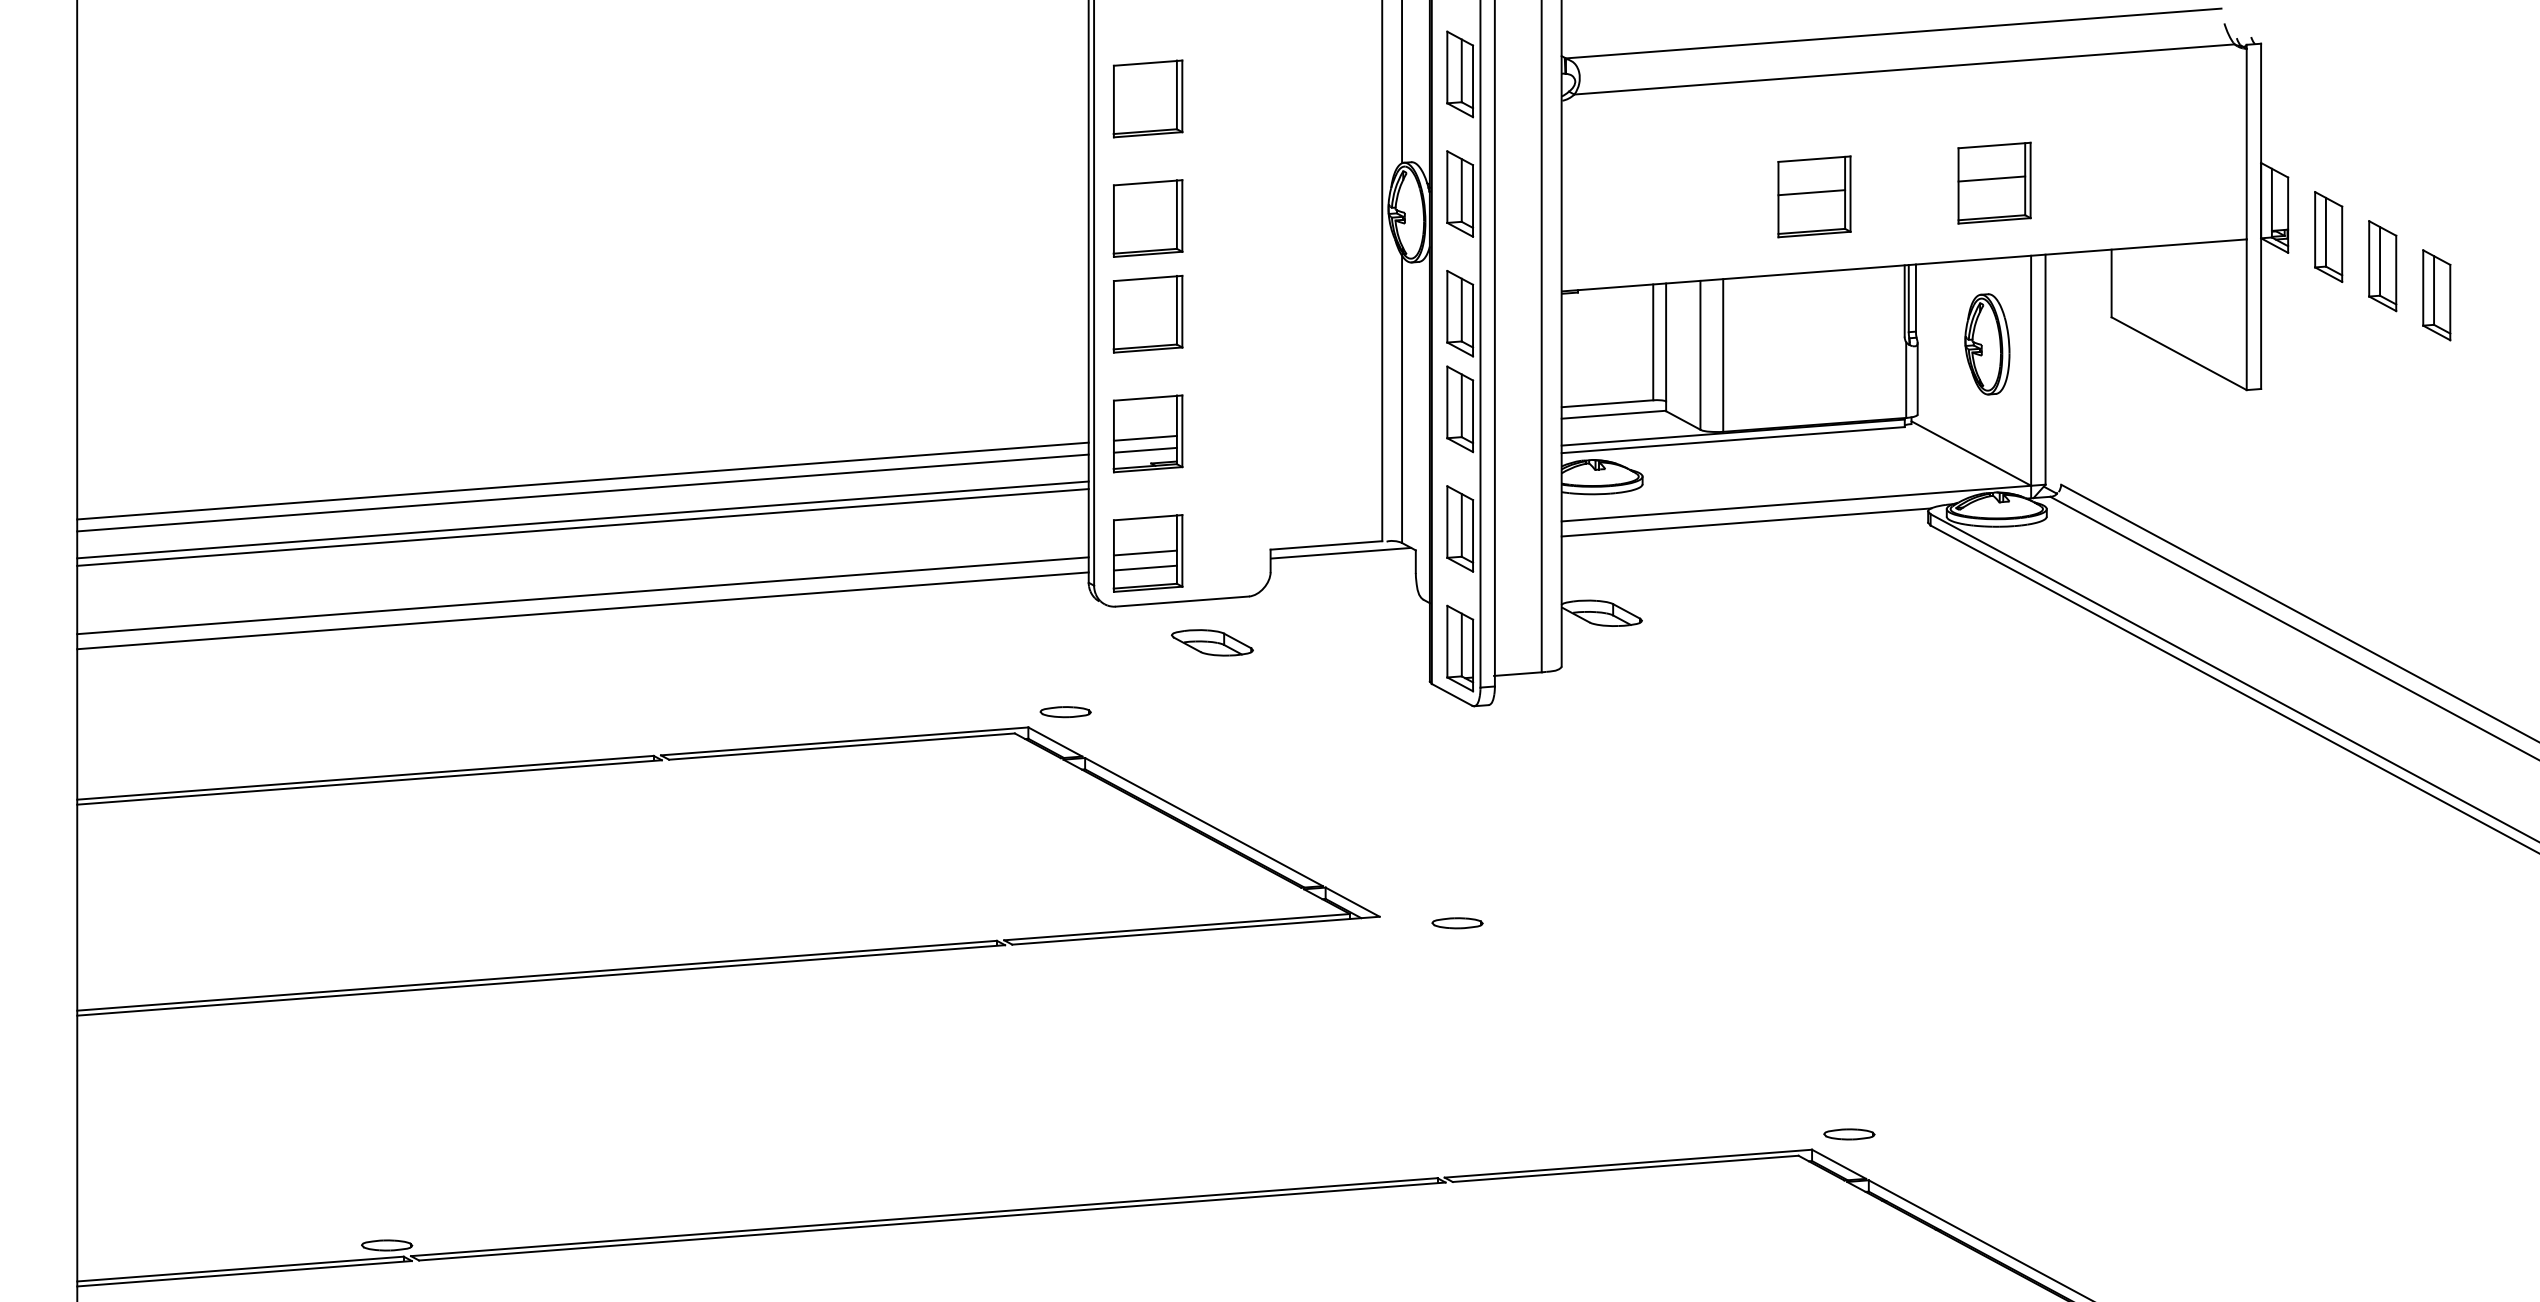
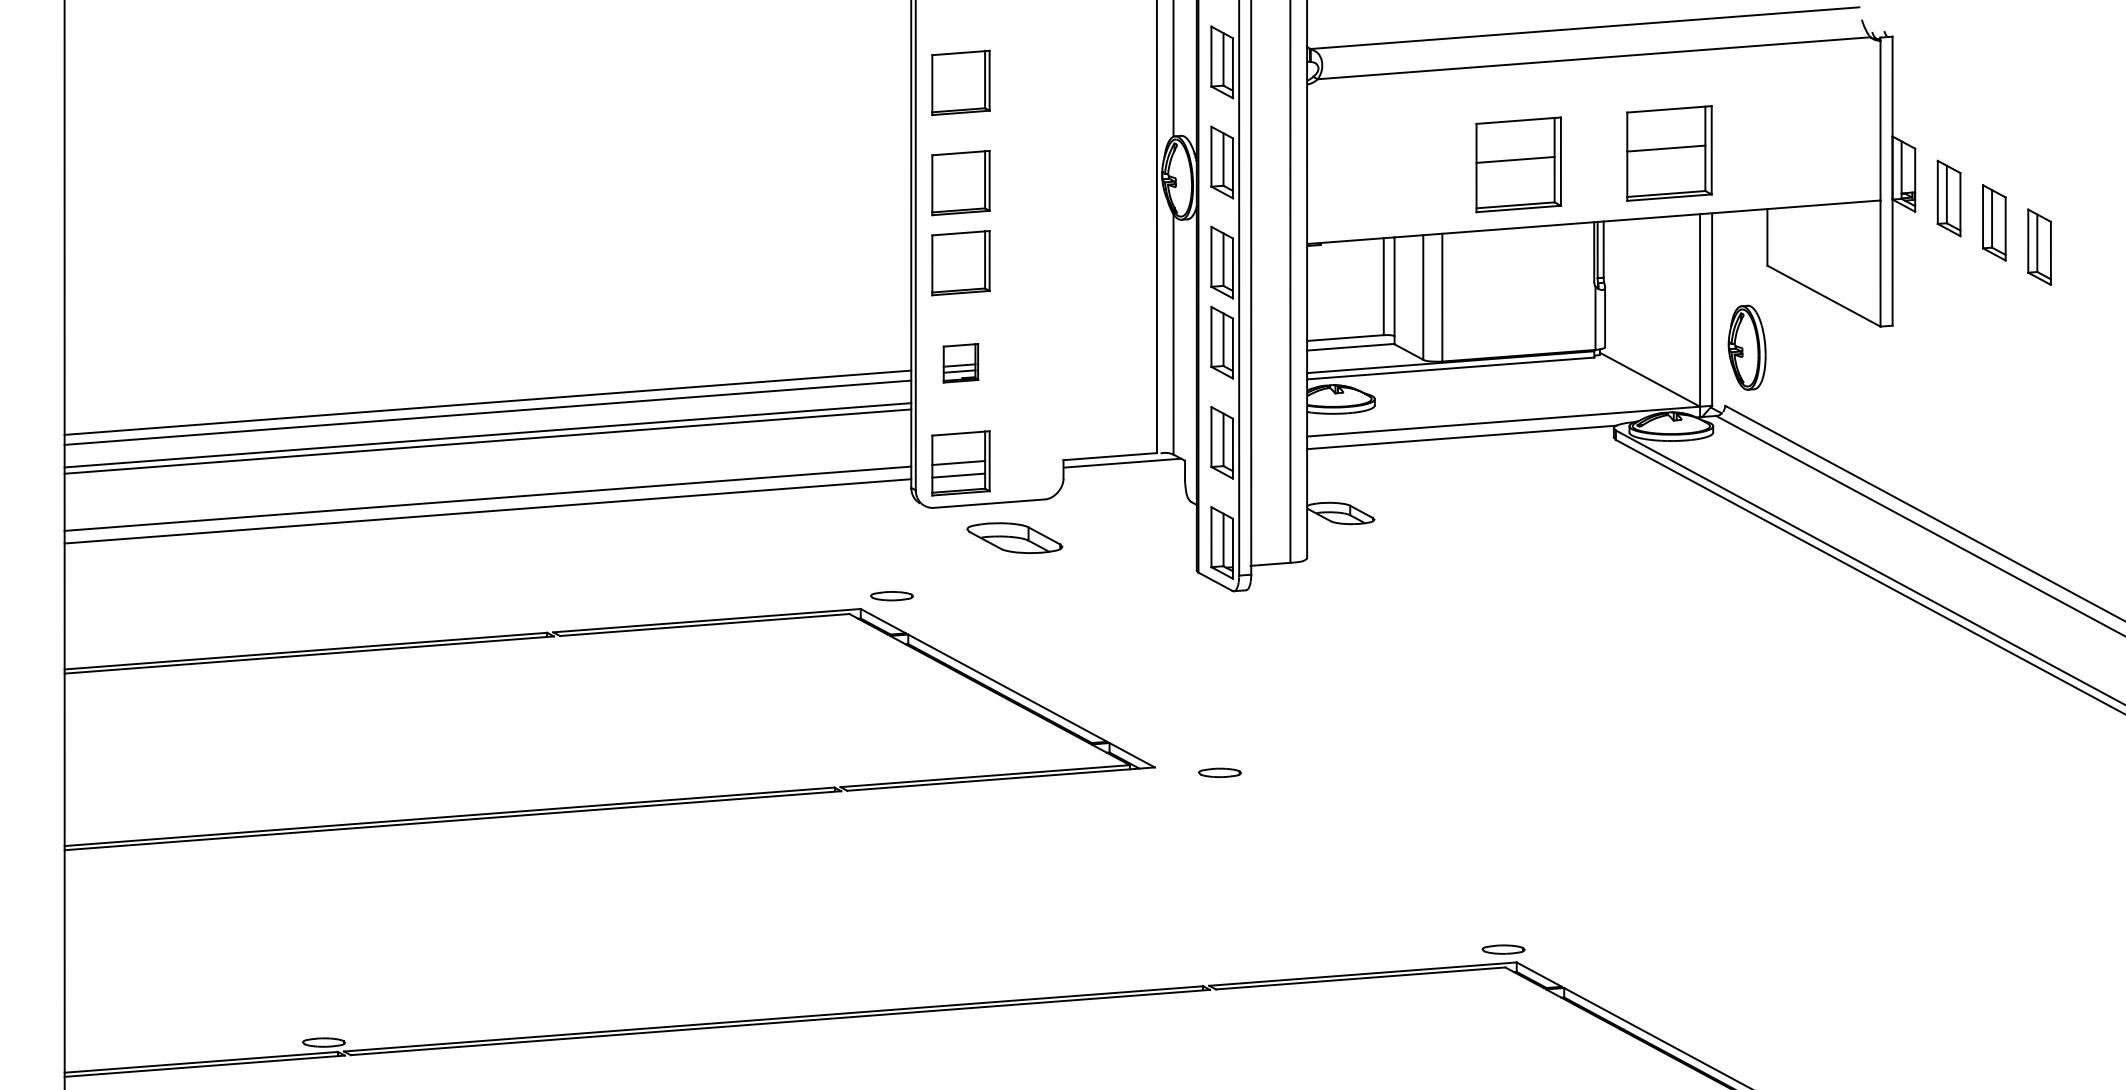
part: (1994, 182) -> (1669, 152), size x1.4
part: (1814, 196) -> (1518, 164), size x1.4
part: (1987, 344) -> (1747, 347), moved
part: (1147, 433) -> (960, 362), size x0.6
part: (1212, 642) -> (1014, 537), size x1.4
part: (1849, 1134) -> (1503, 949), moved

